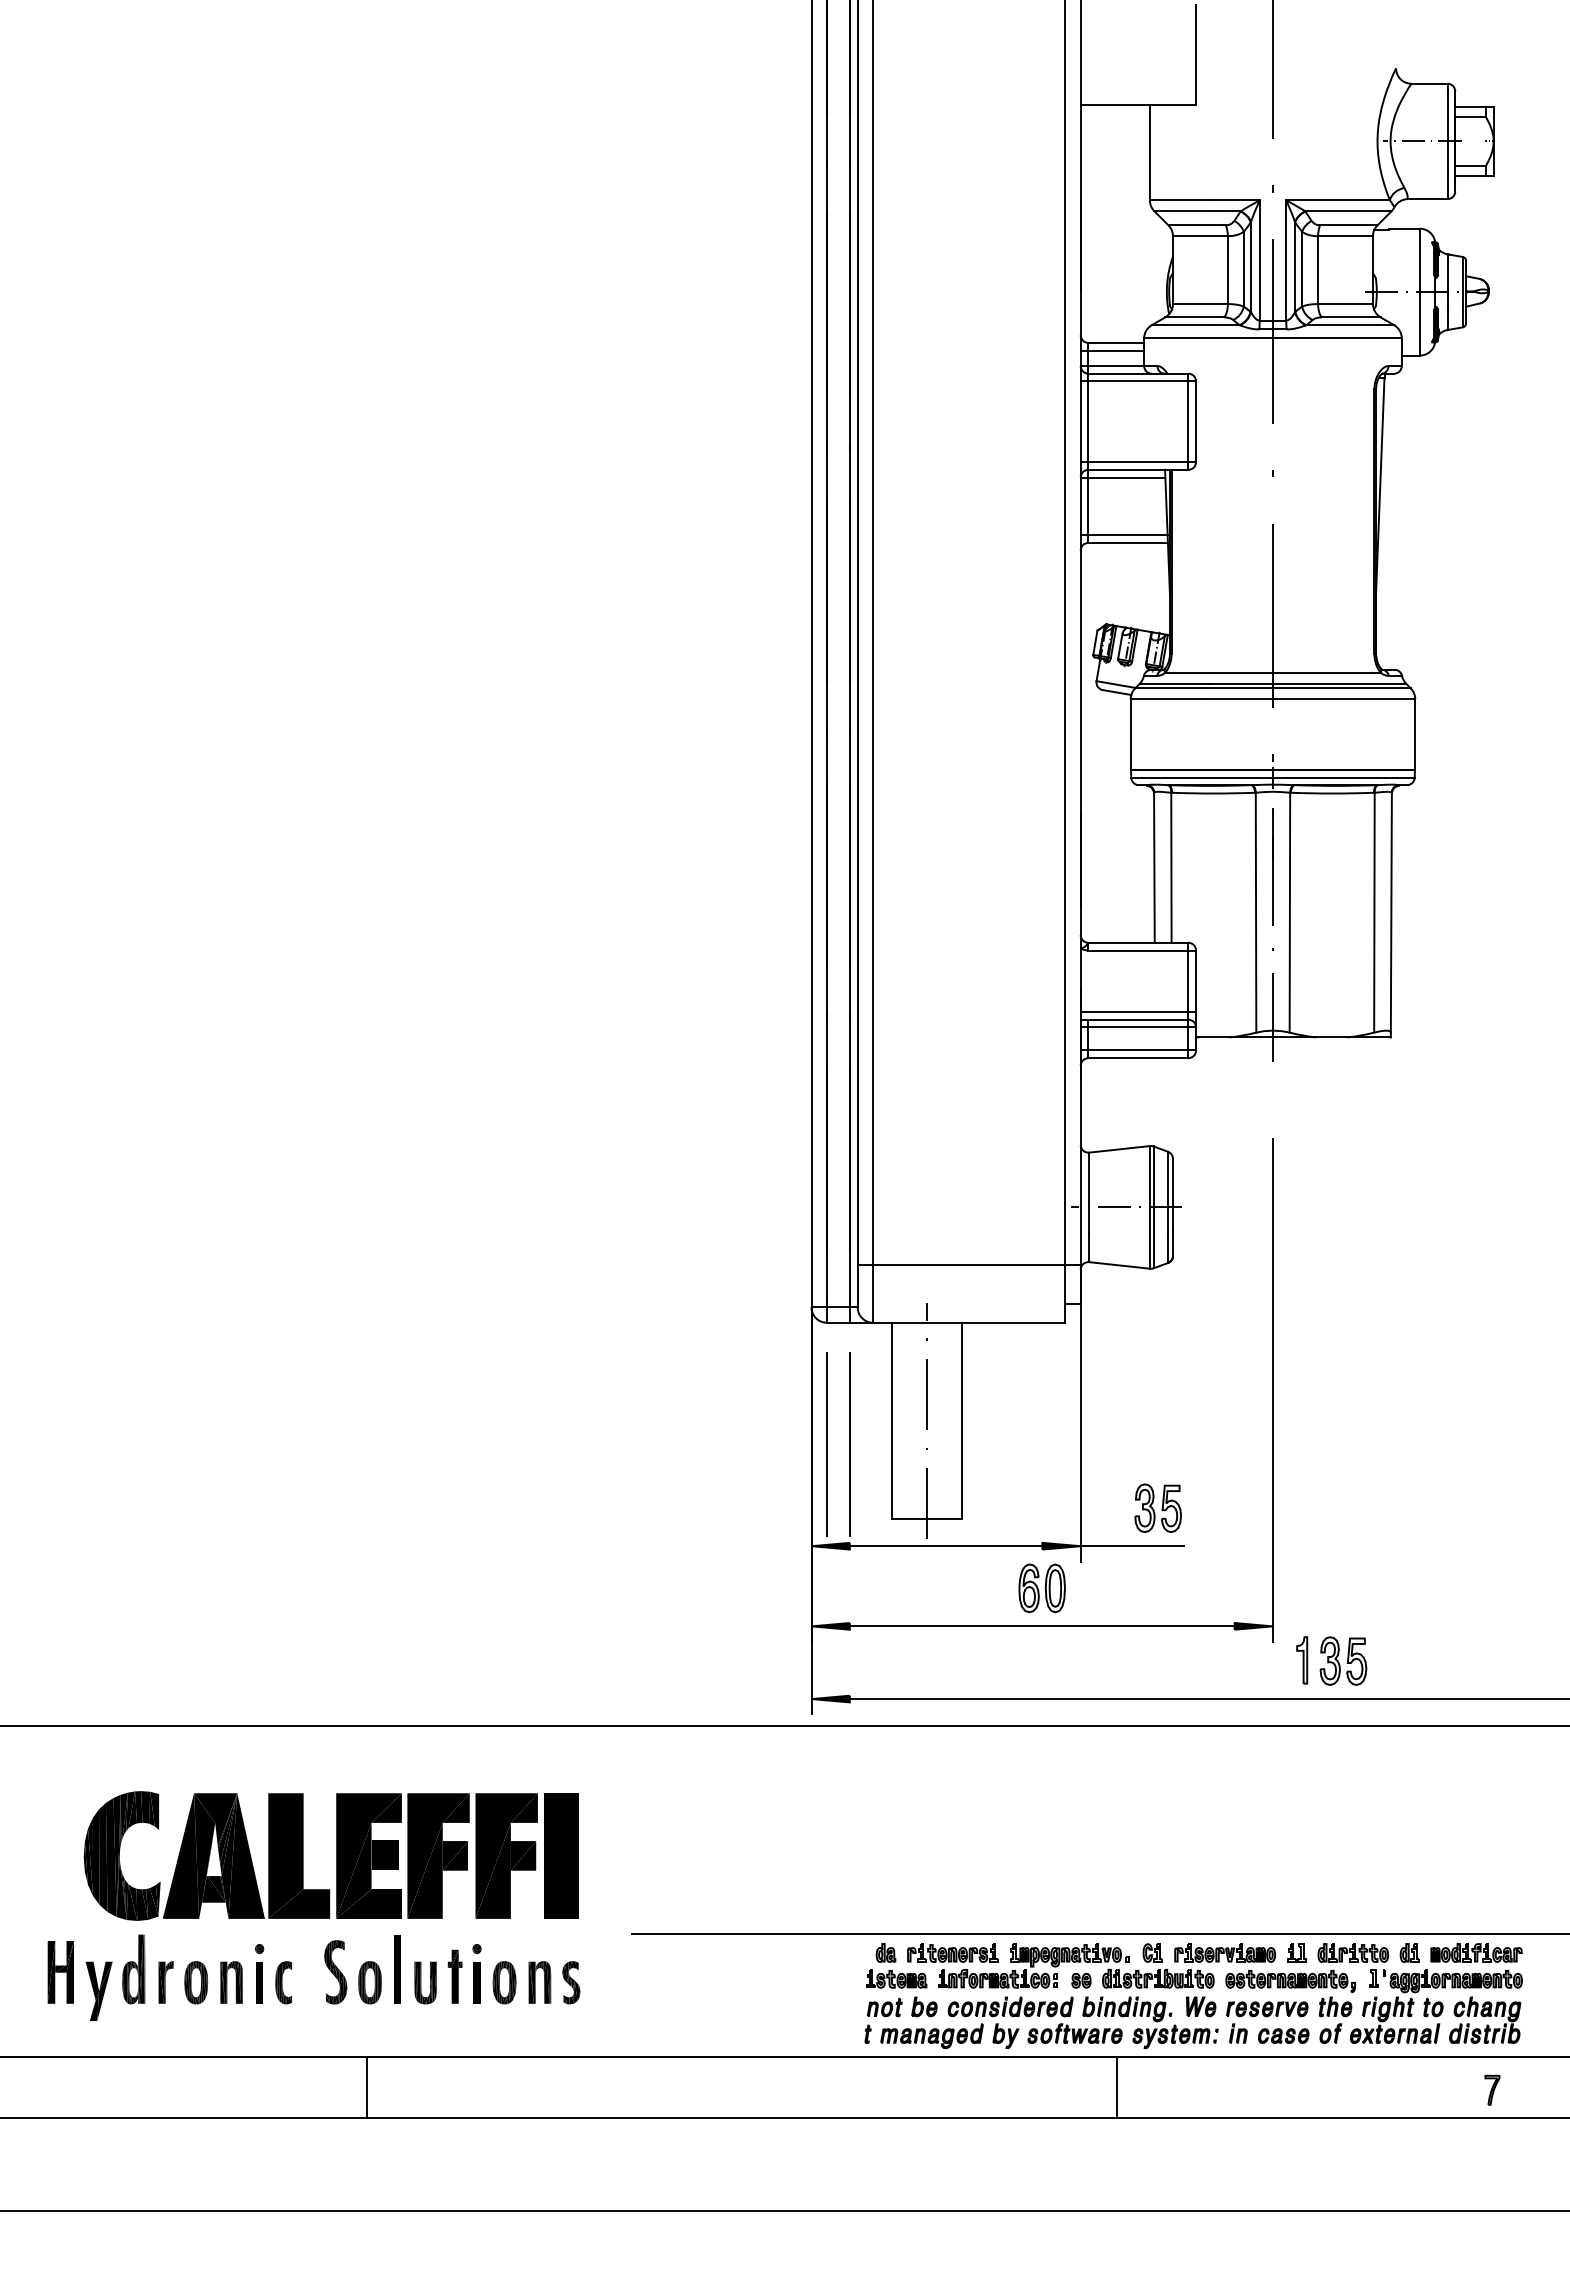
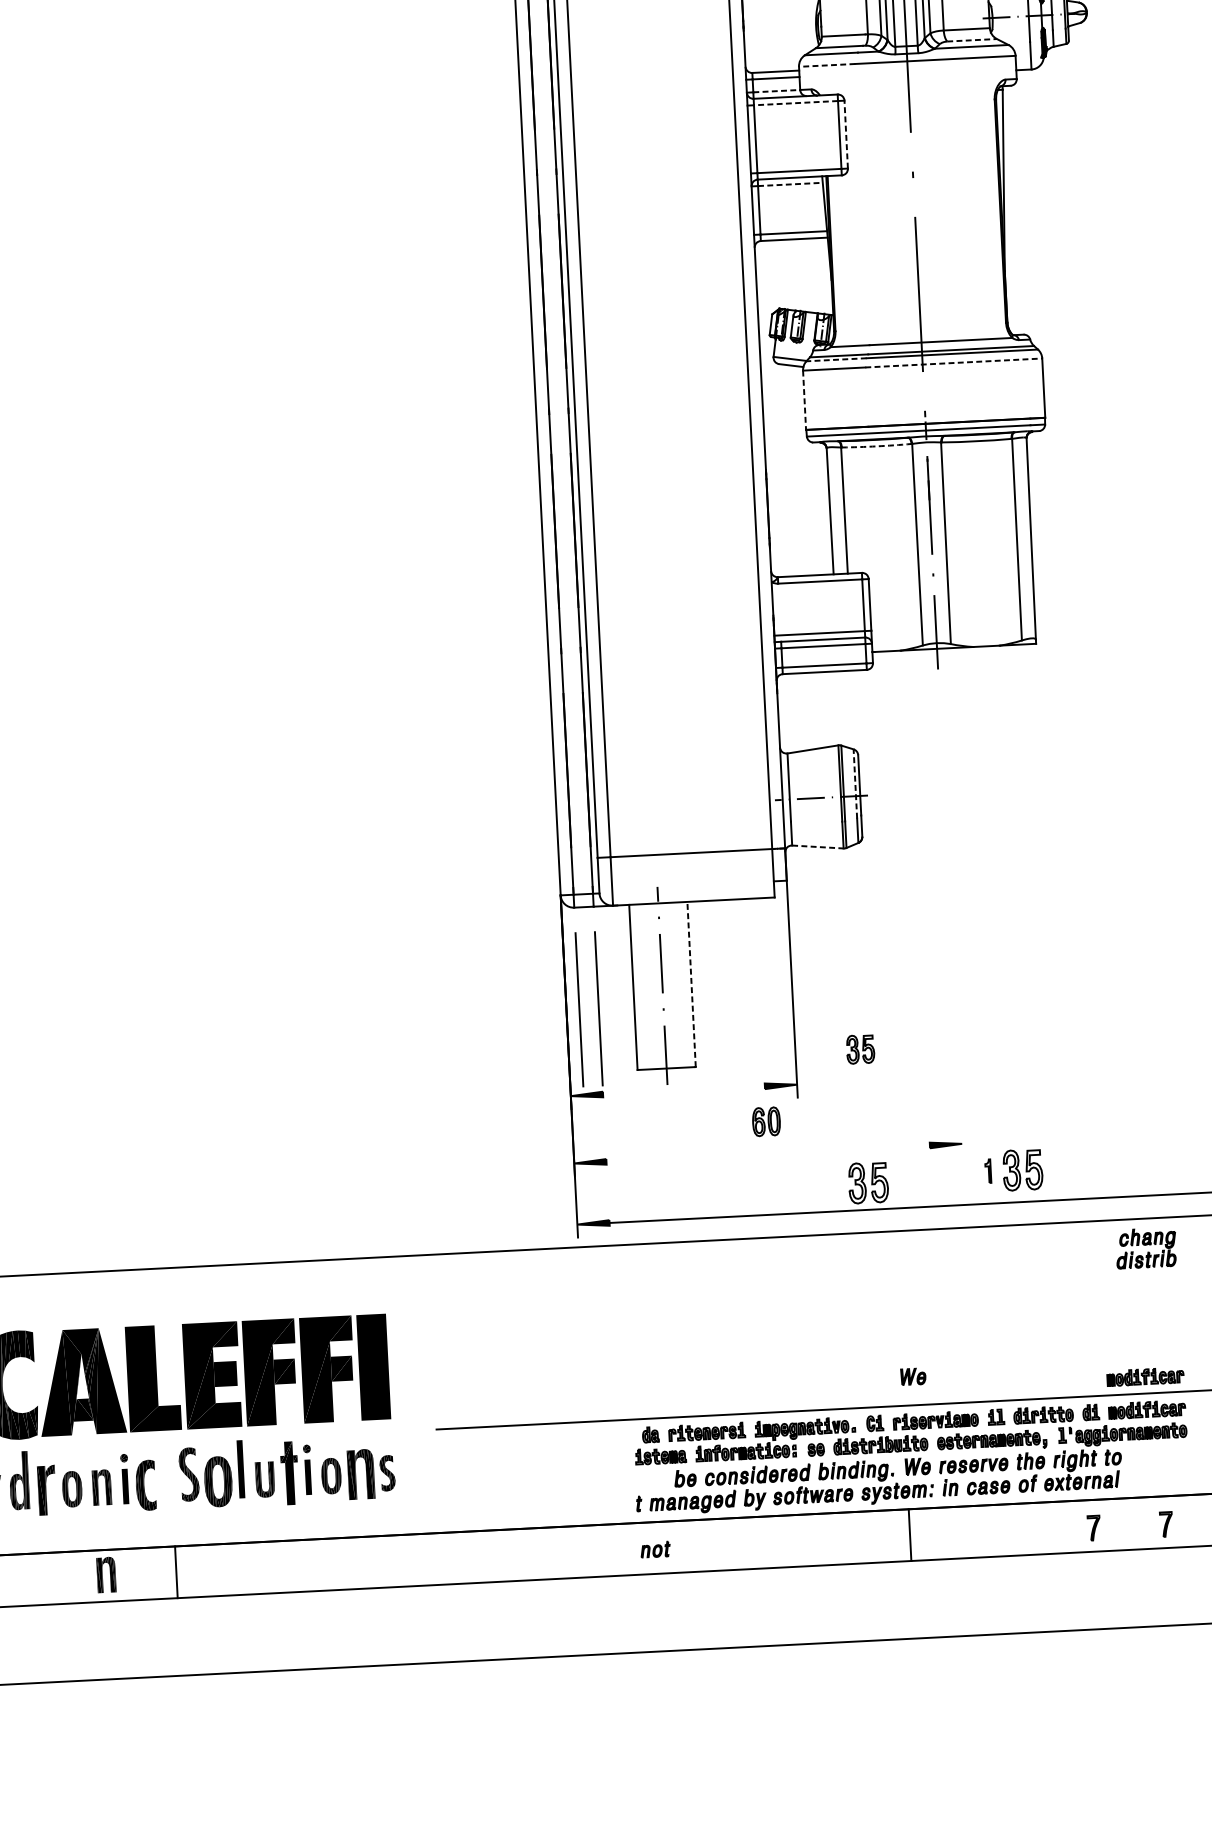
line: (1351, 317) -> (972, 40), solid -> dashed
line: (1177, 338) -> (827, 65), solid -> dashed
line: (1116, 366) -> (776, 91), solid -> dashed
line: (1138, 381) -> (796, 103), solid -> dashed
line: (1196, 421) -> (846, 134), solid -> dashed
line: (1127, 477) -> (790, 184), solid -> dashed
line: (1171, 688) -> (836, 359), solid -> dashed
line: (1310, 699) -> (954, 363), solid -> dashed
line: (1130, 735) -> (804, 401), solid -> dashed
arc: (1213, 793) -> (876, 446), solid -> dashed
line: (1167, 1192) -> (855, 783), solid -> dashed
line: (1119, 1265) -> (817, 847), solid -> dashed
line: (1272, 1389) -> (951, 944), removed
line: (961, 1420) -> (691, 984), solid -> dashed
part: (1157, 1507) -> (860, 1048), size x0.7
line: (945, 1546) -> (683, 1090), removed
line: (1131, 1546) -> (839, 1082), removed
part: (1041, 1588) -> (765, 1121), size x0.7
line: (1041, 1626) -> (767, 1153), removed
part: (1302, 1660) -> (988, 1171), size x0.6
part: (1159, 1666) -> (868, 1182), added
part: (1201, 1899) -> (913, 1376), added
part: (1476, 1913) -> (1145, 1376), added
part: (454, 1976) -> (289, 1473), size x1.4
part: (165, 1982) -> (46, 1490), size x1.4
part: (283, 1982) -> (145, 1485), size x1.4
part: (369, 1982) -> (217, 1481), size x1.4
part: (539, 1982) -> (360, 1474), size x1.4
part: (884, 2007) -> (655, 1549), moved
part: (1485, 2019) -> (1146, 1247), moved
part: (231, 2086) -> (106, 1574), added
line: (366, 2087) -> (176, 1572), moved
line: (1116, 2087) -> (909, 1535), moved
part: (1406, 2089) -> (1094, 1527), added

